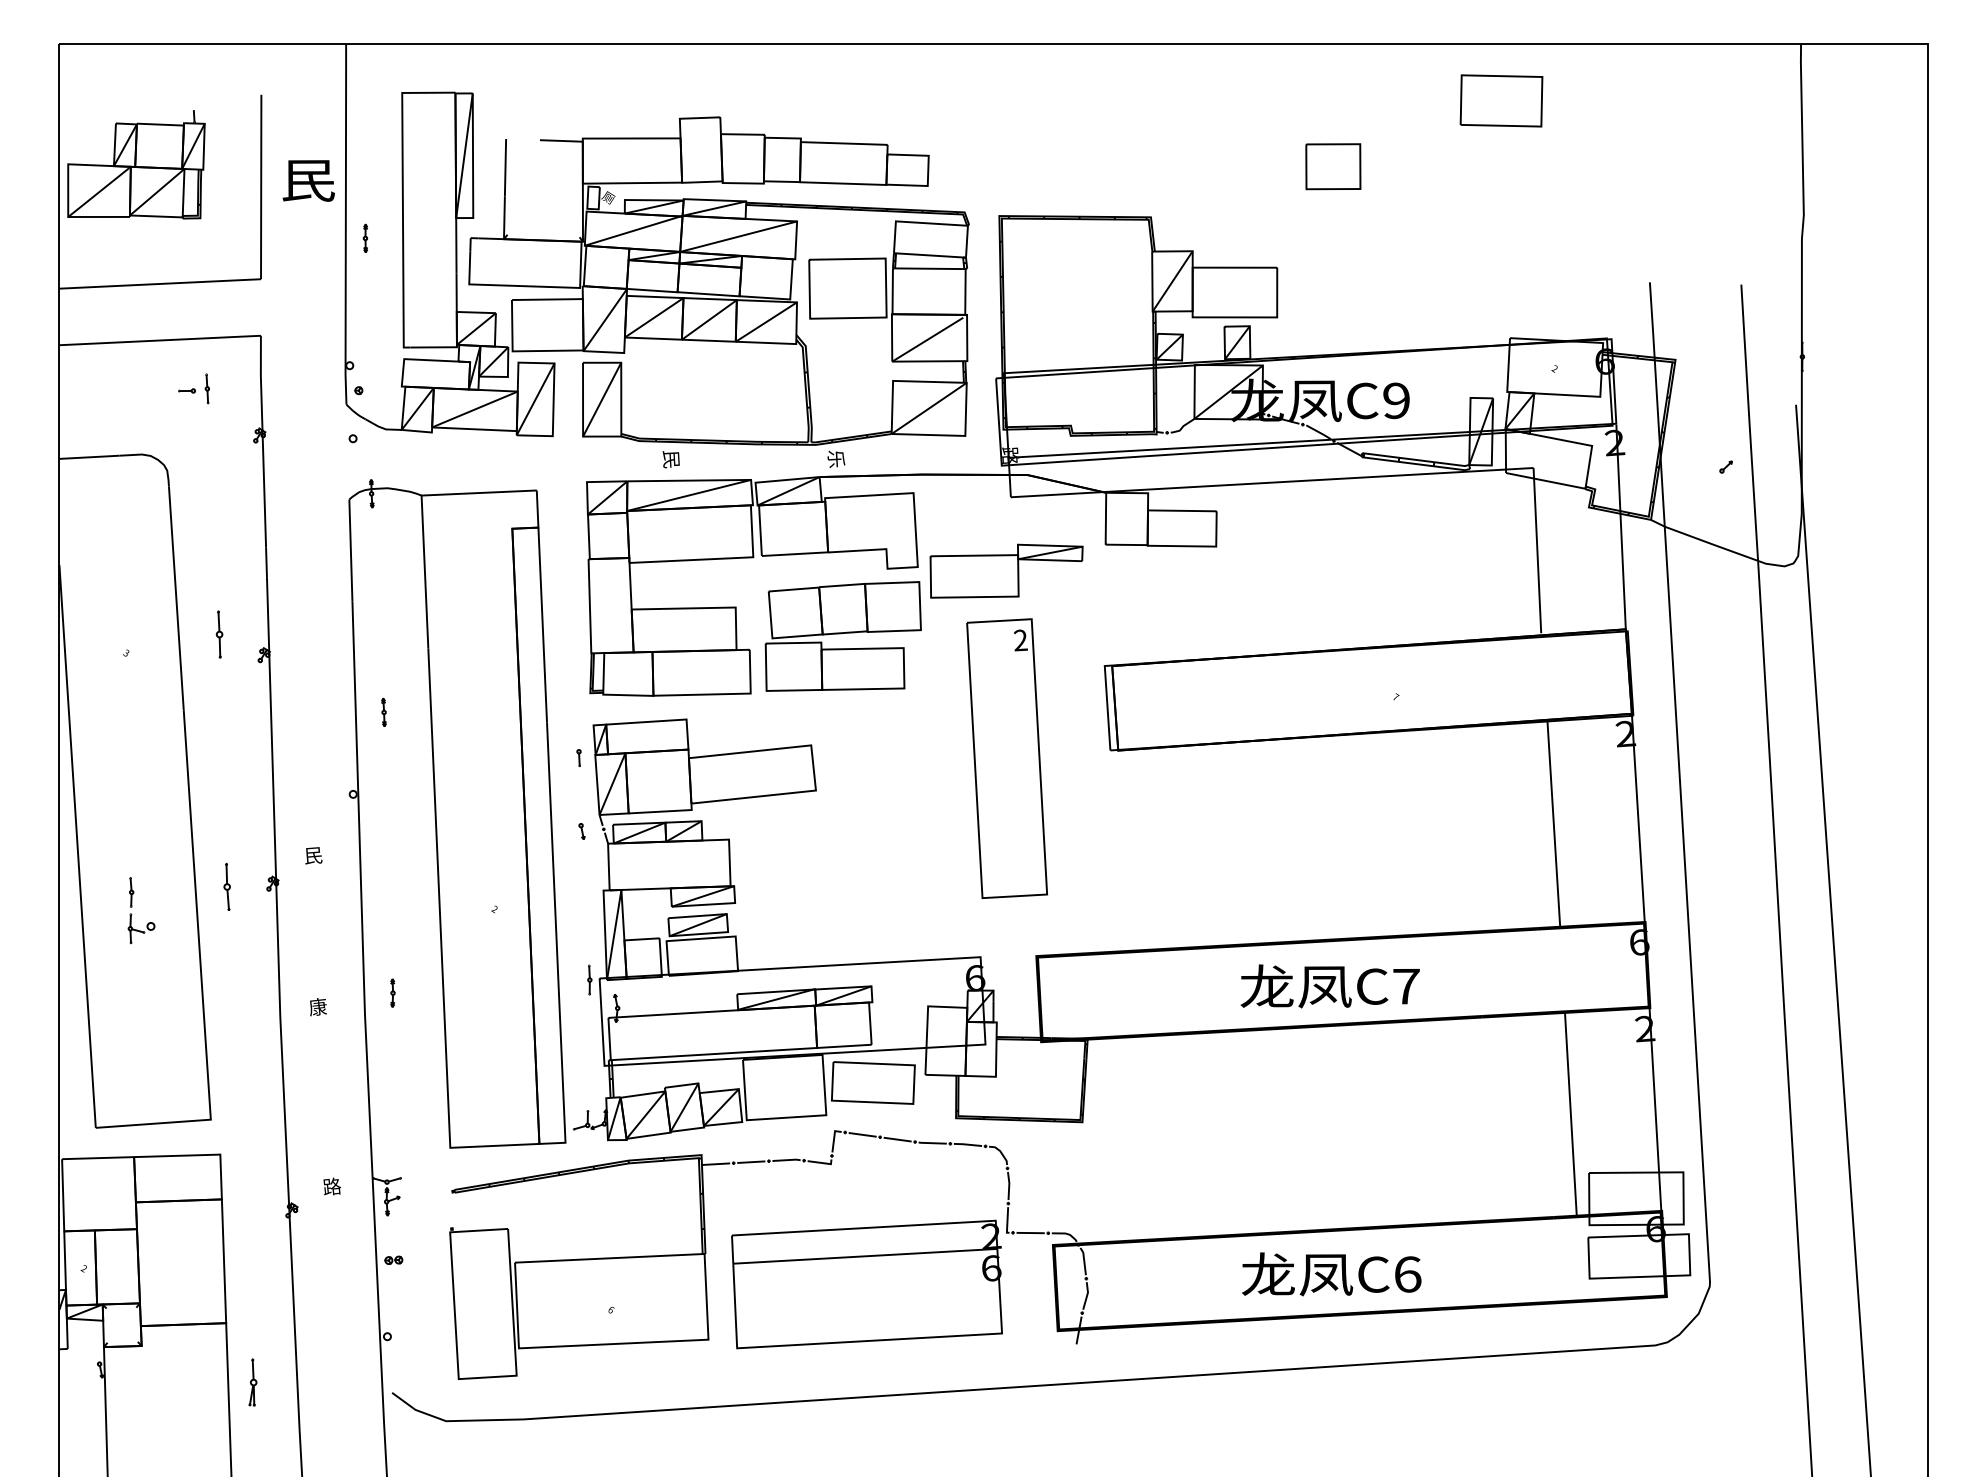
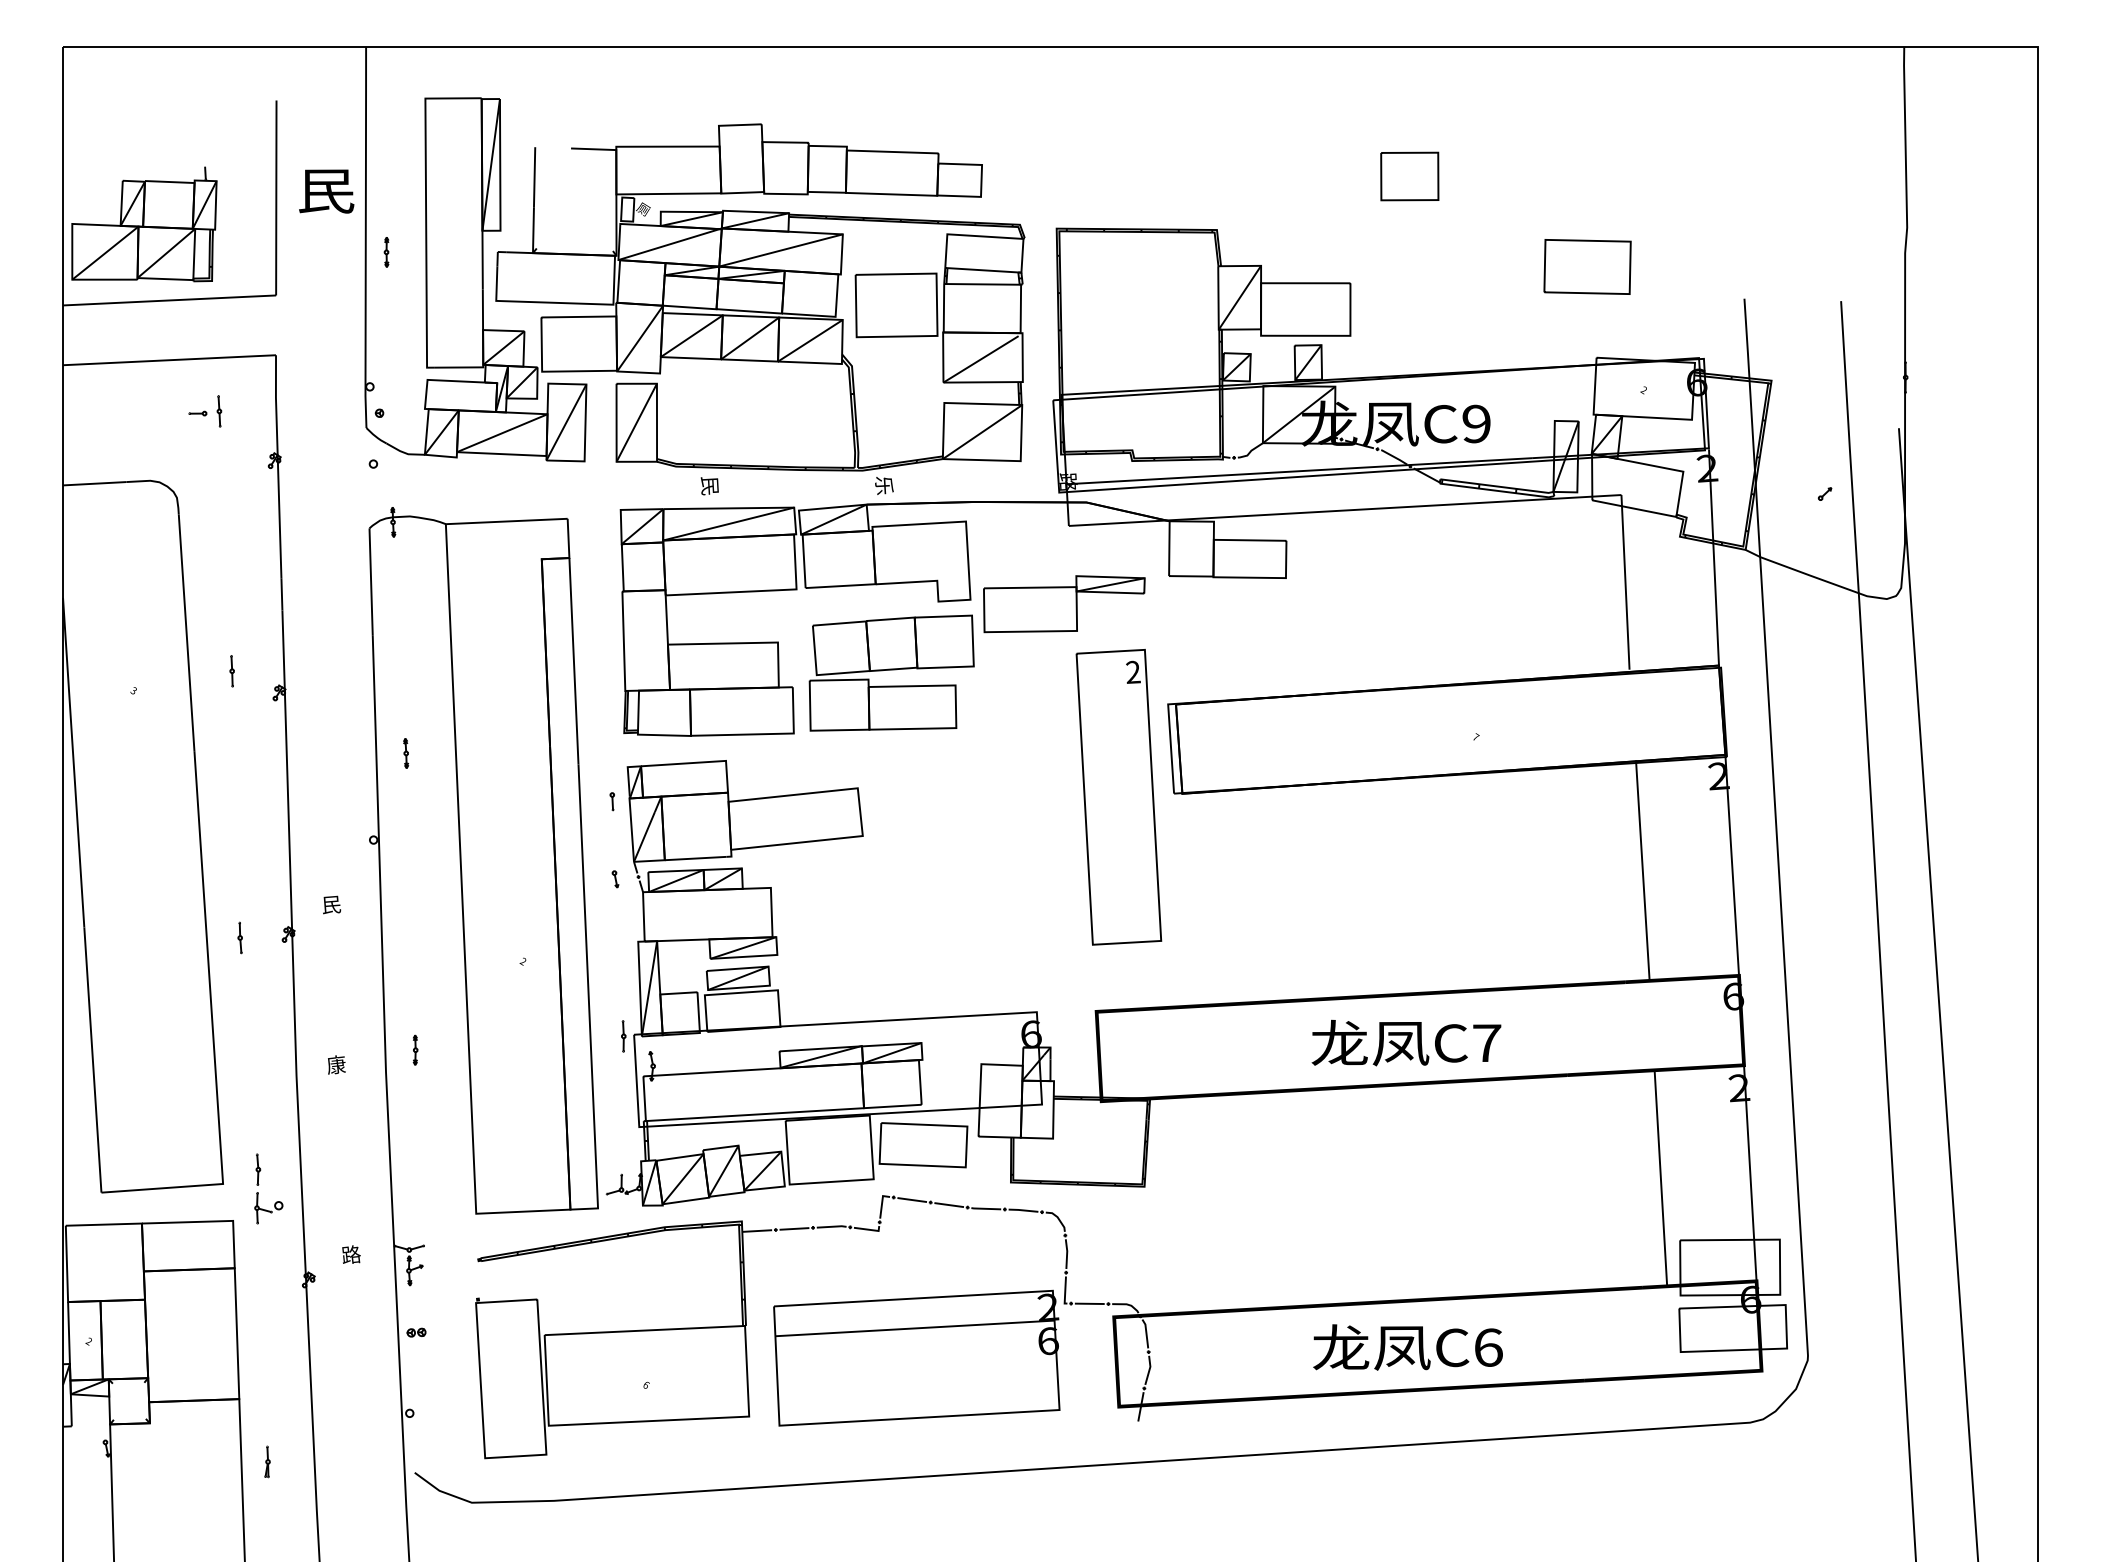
part: (1501, 100) -> (1587, 266), moved
part: (136, 164) -> (144, 224), moved
part: (218, 634) -> (231, 671), size x0.62
part: (1006, 758) -> (1118, 797), moved
part: (226, 886) -> (239, 937), size x0.62
part: (132, 906) -> (259, 1184), moved
part: (252, 1382) -> (267, 1461), size x0.62

